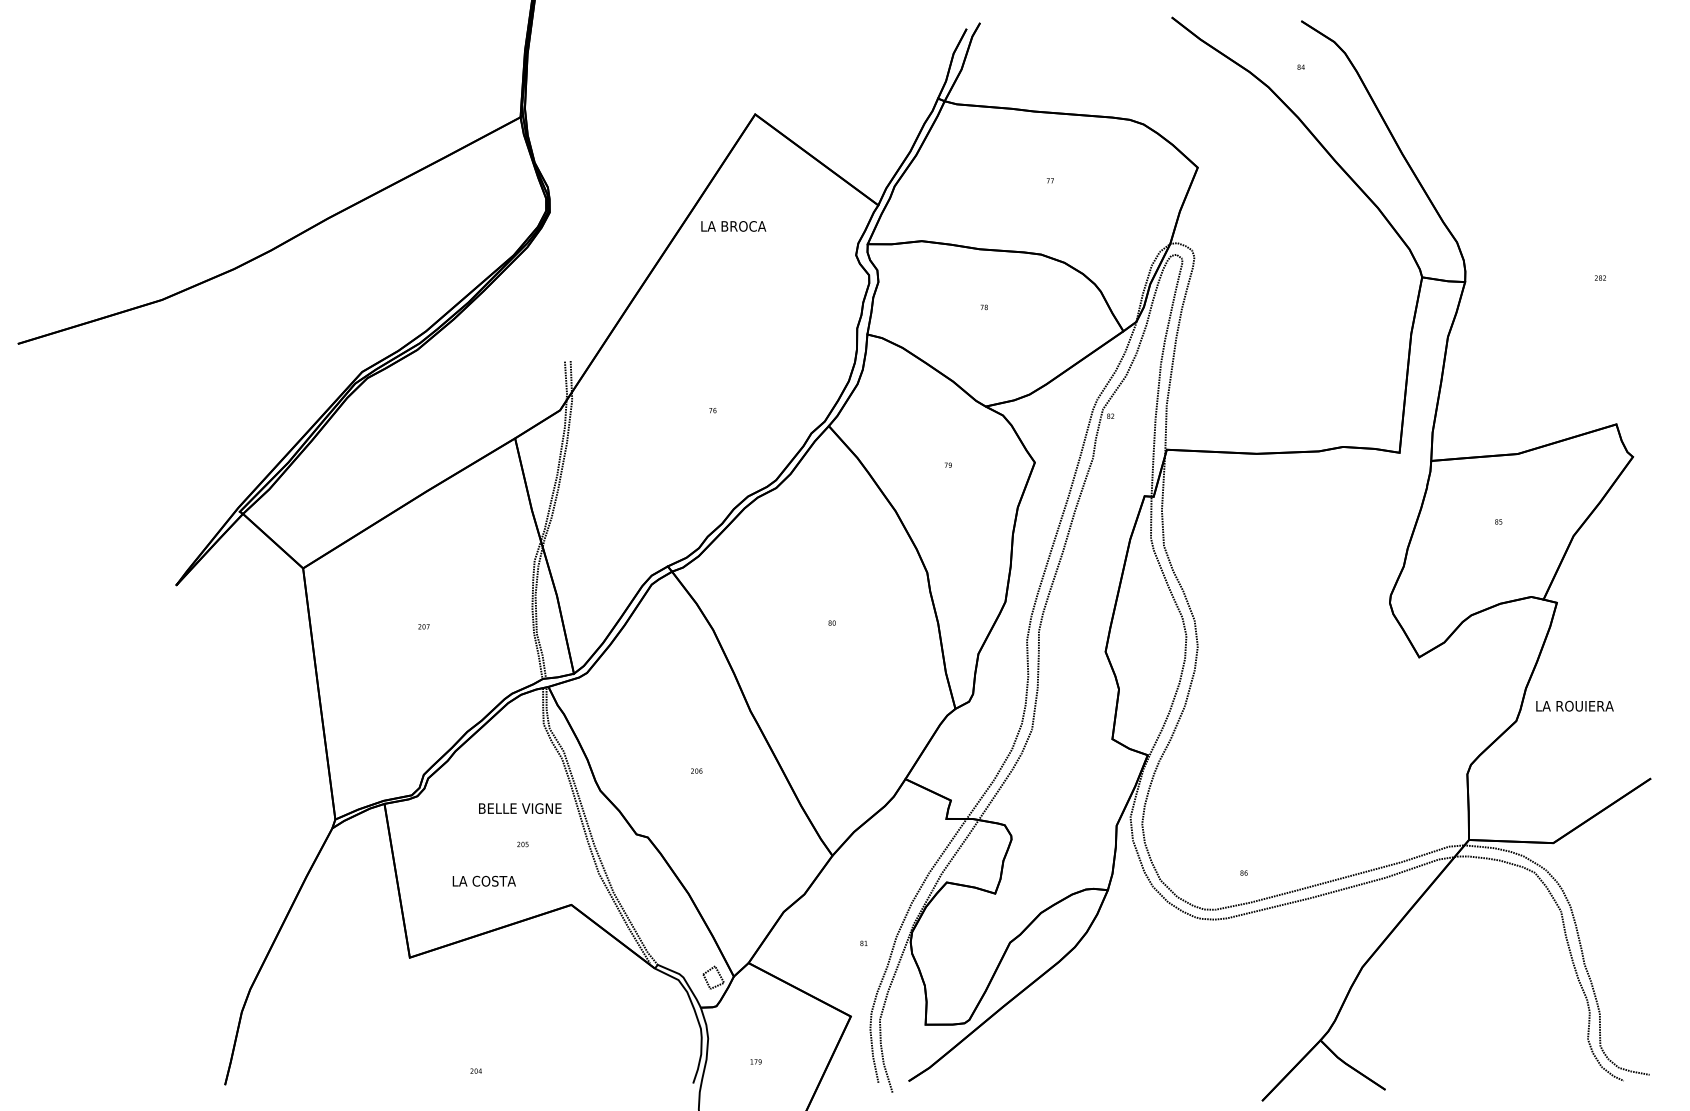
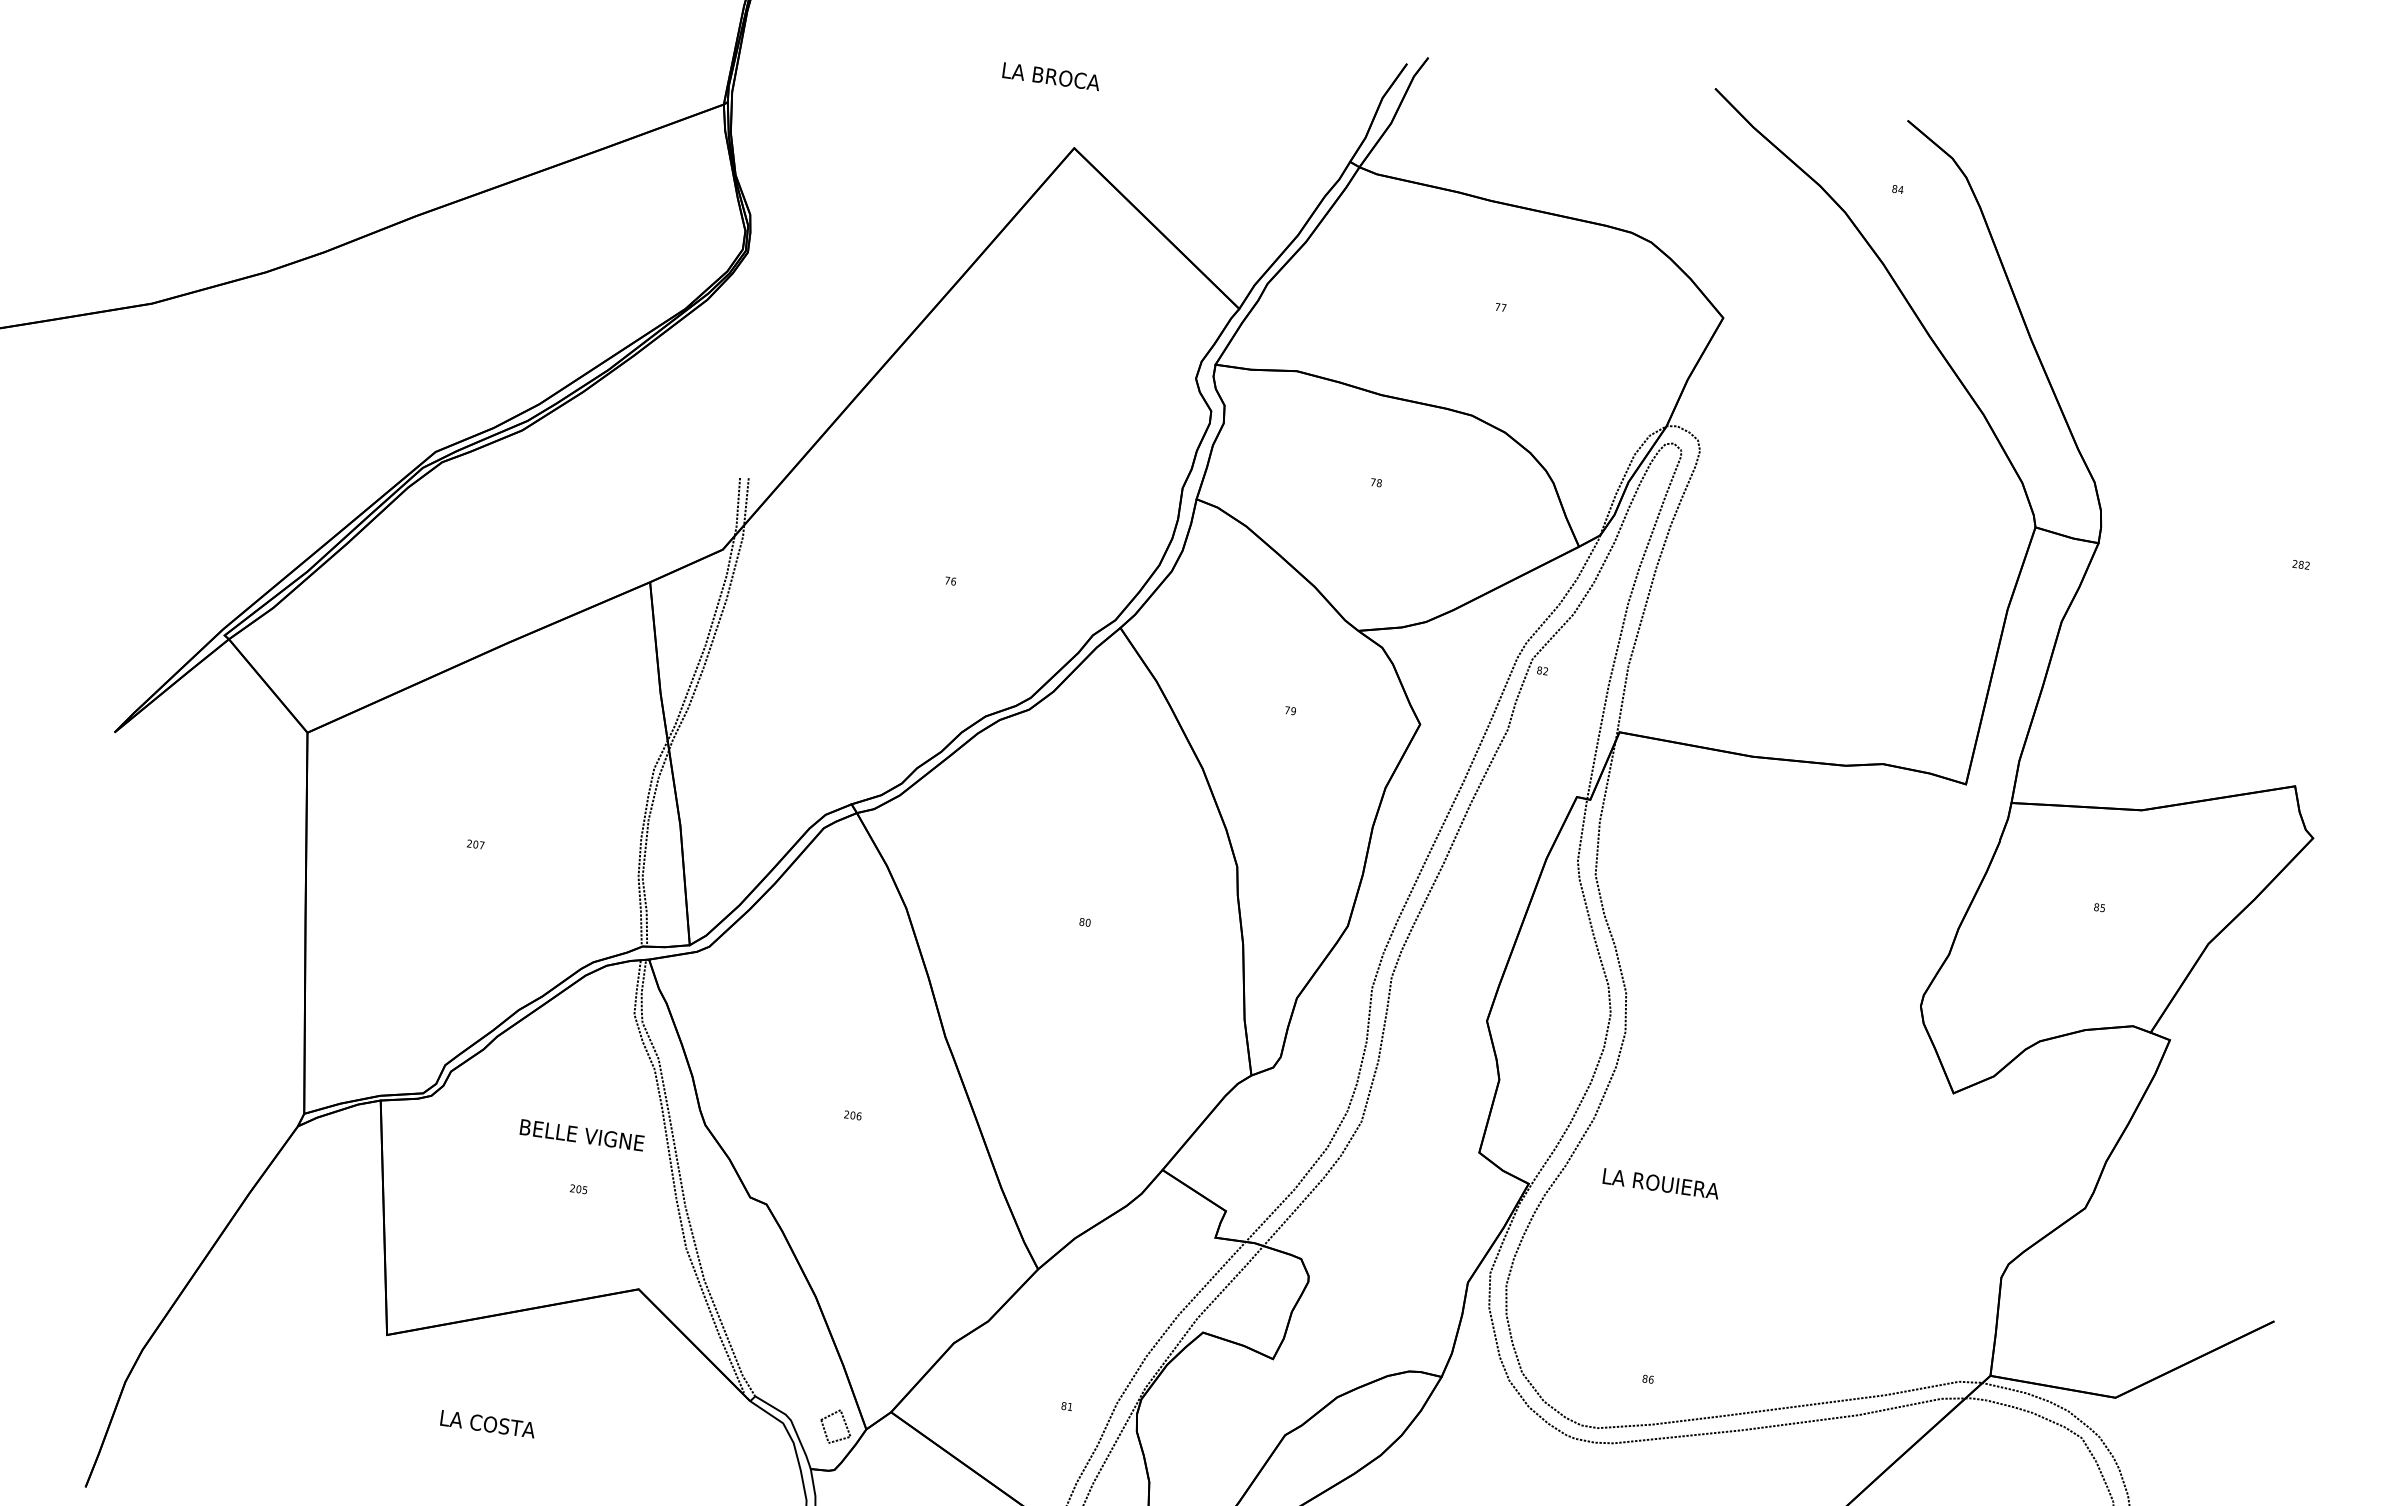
text: (733, 226) -> (1051, 76), moved
text: (1574, 705) -> (1660, 1182), moved
text: (483, 880) -> (486, 1422), moved

